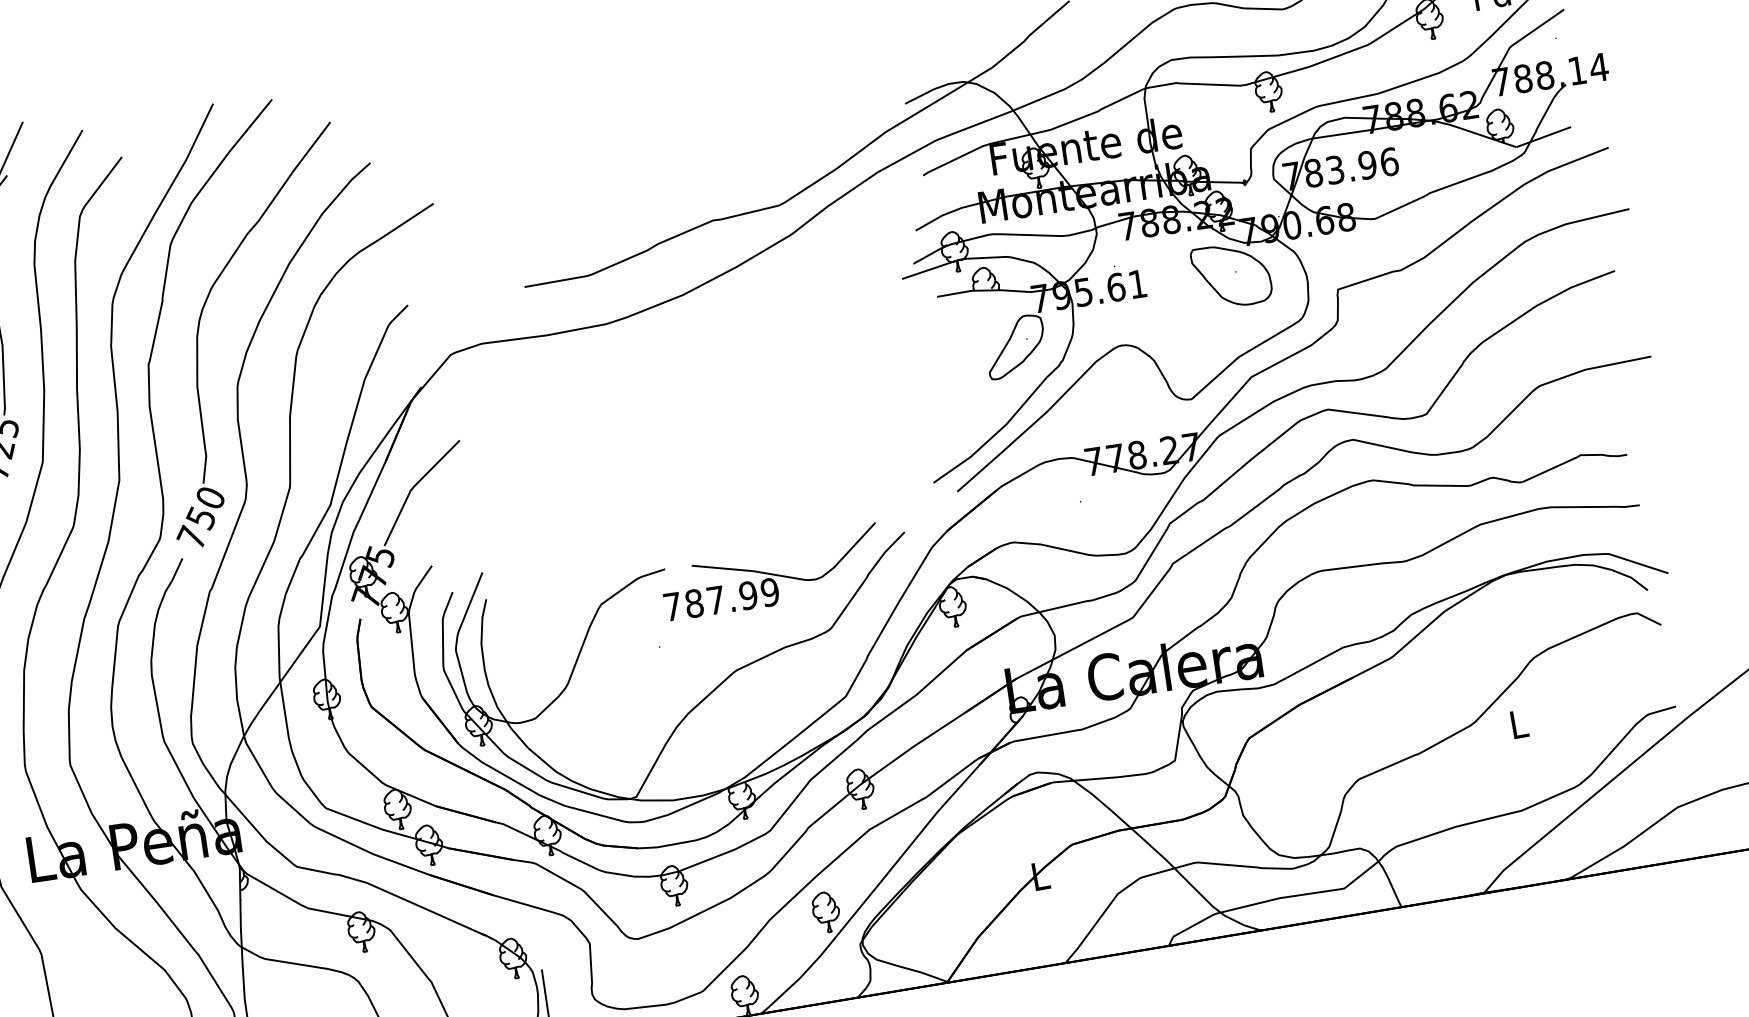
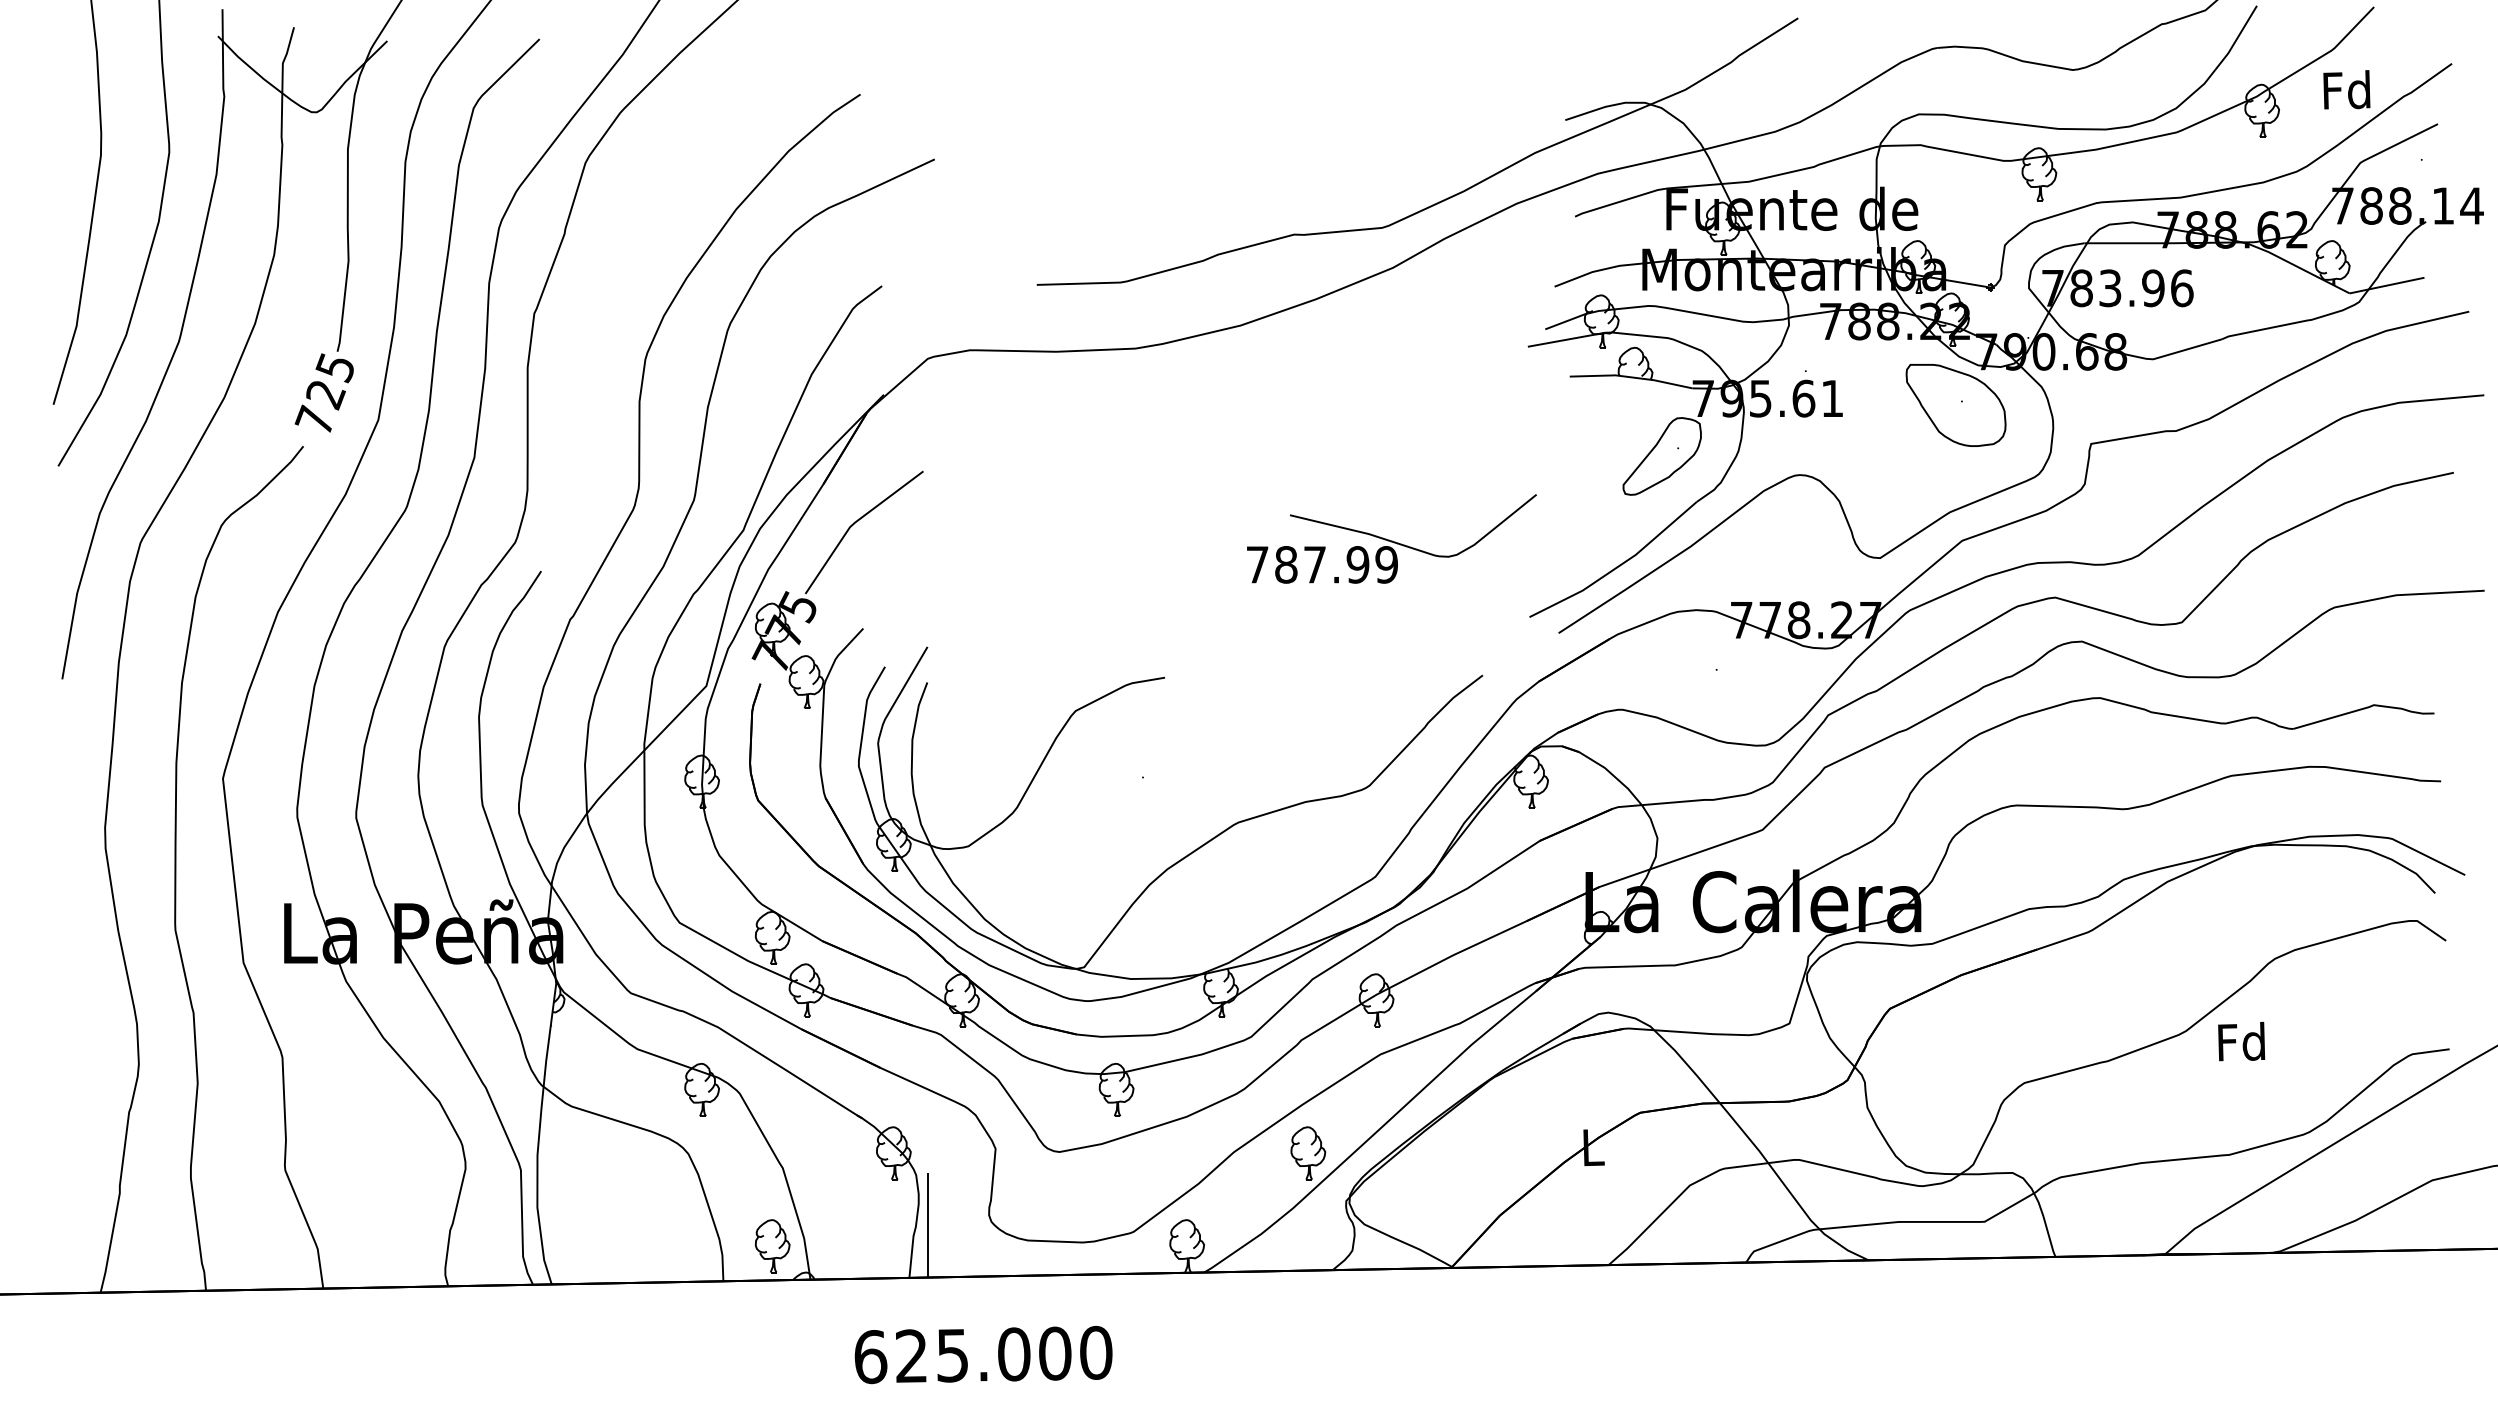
part: (199, 327) -> (607, 274), removed
part: (770, 571) -> (1391, 538), moved
text: (1518, 723) -> (2241, 1041), L -> Fd

